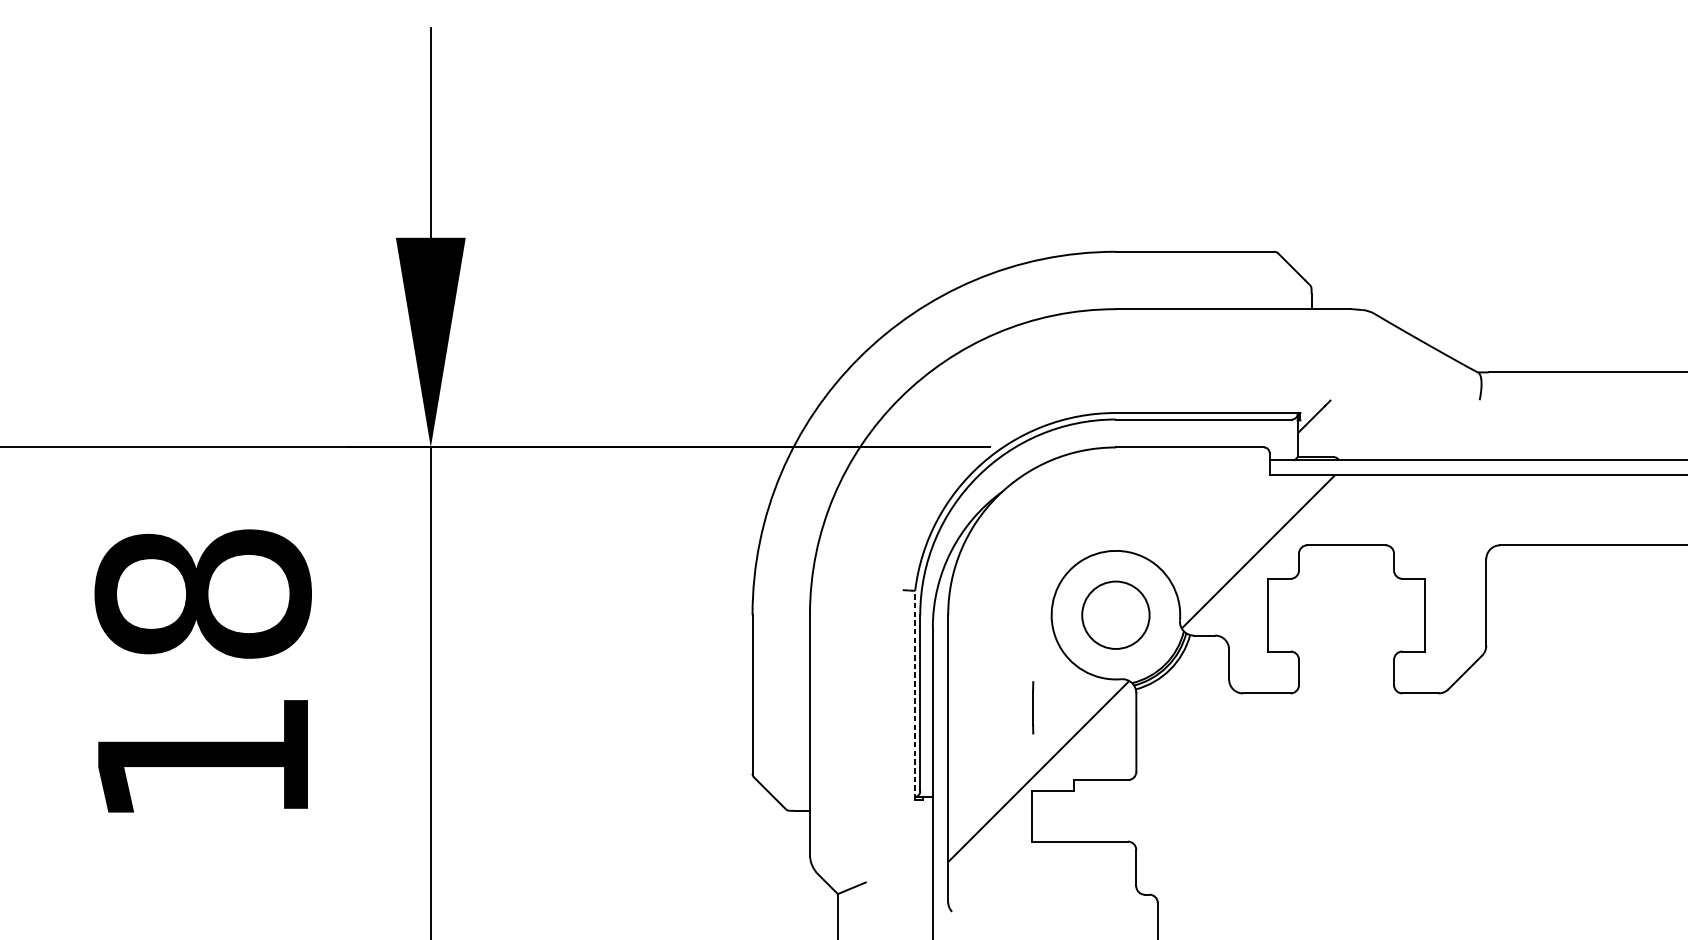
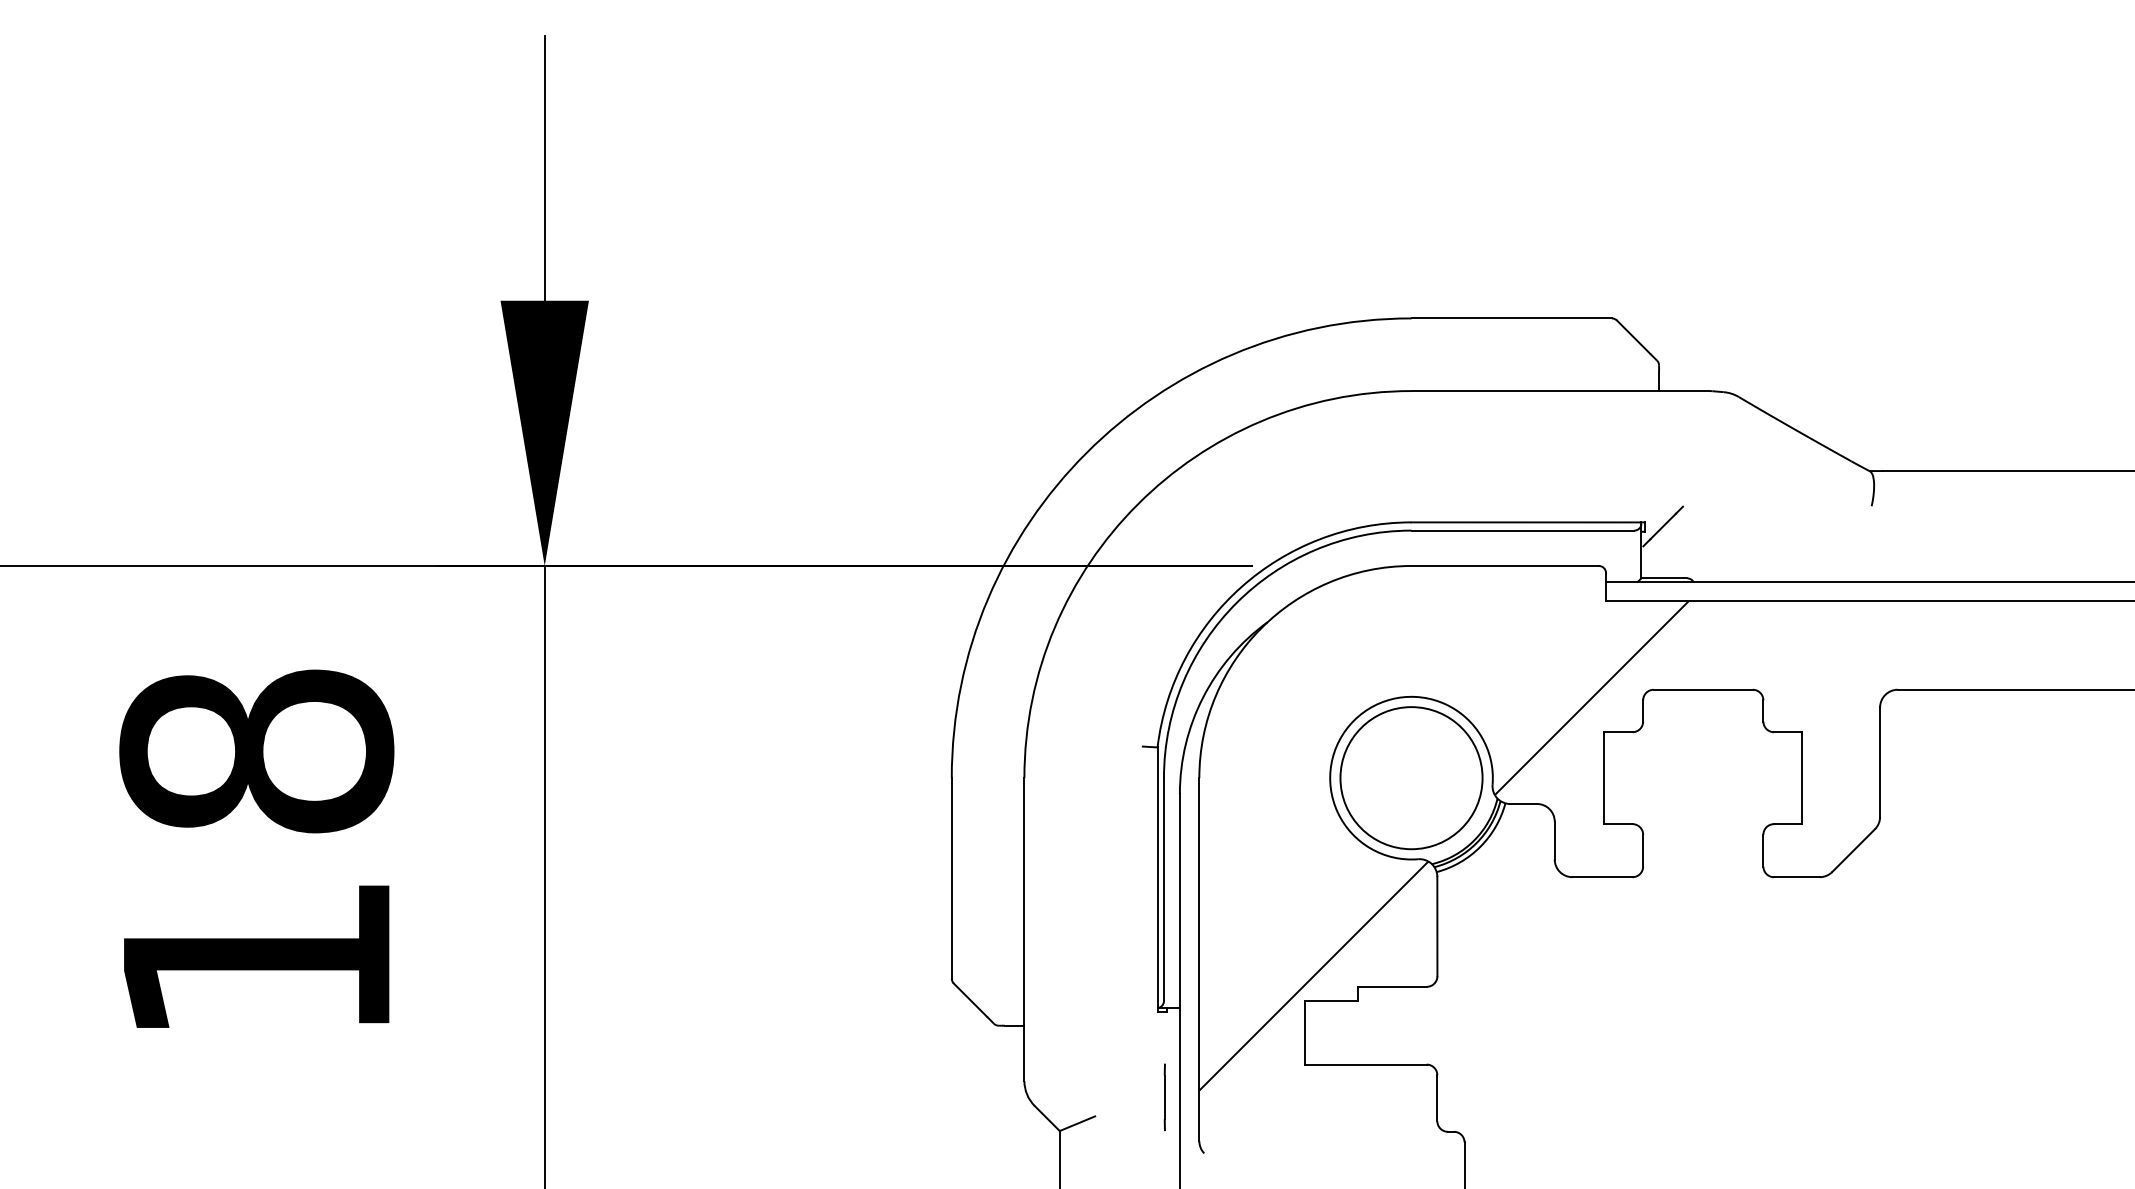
circle: (1115, 615) -> (1411, 778), size x1.67
line: (915, 695) -> (1157, 879), dashed -> solid
line: (1032, 707) -> (1164, 1097), moved

